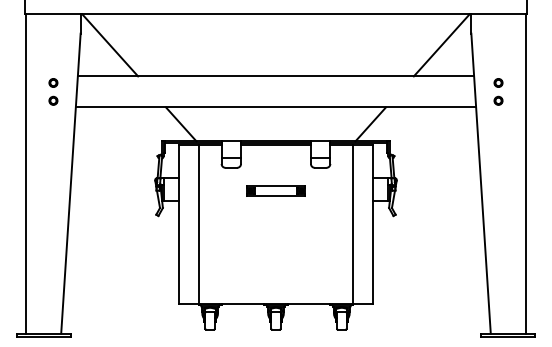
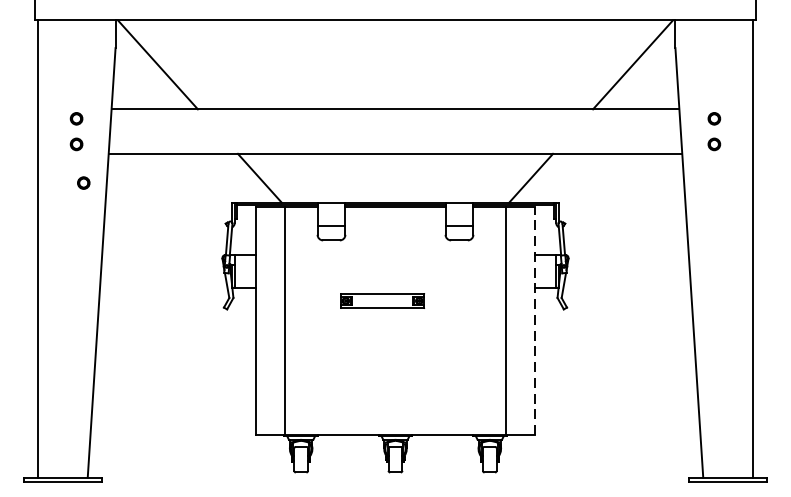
part: (58, 127) -> (83, 182), added
part: (275, 190) -> (381, 300), moved
line: (373, 224) -> (535, 321), solid -> dashed

